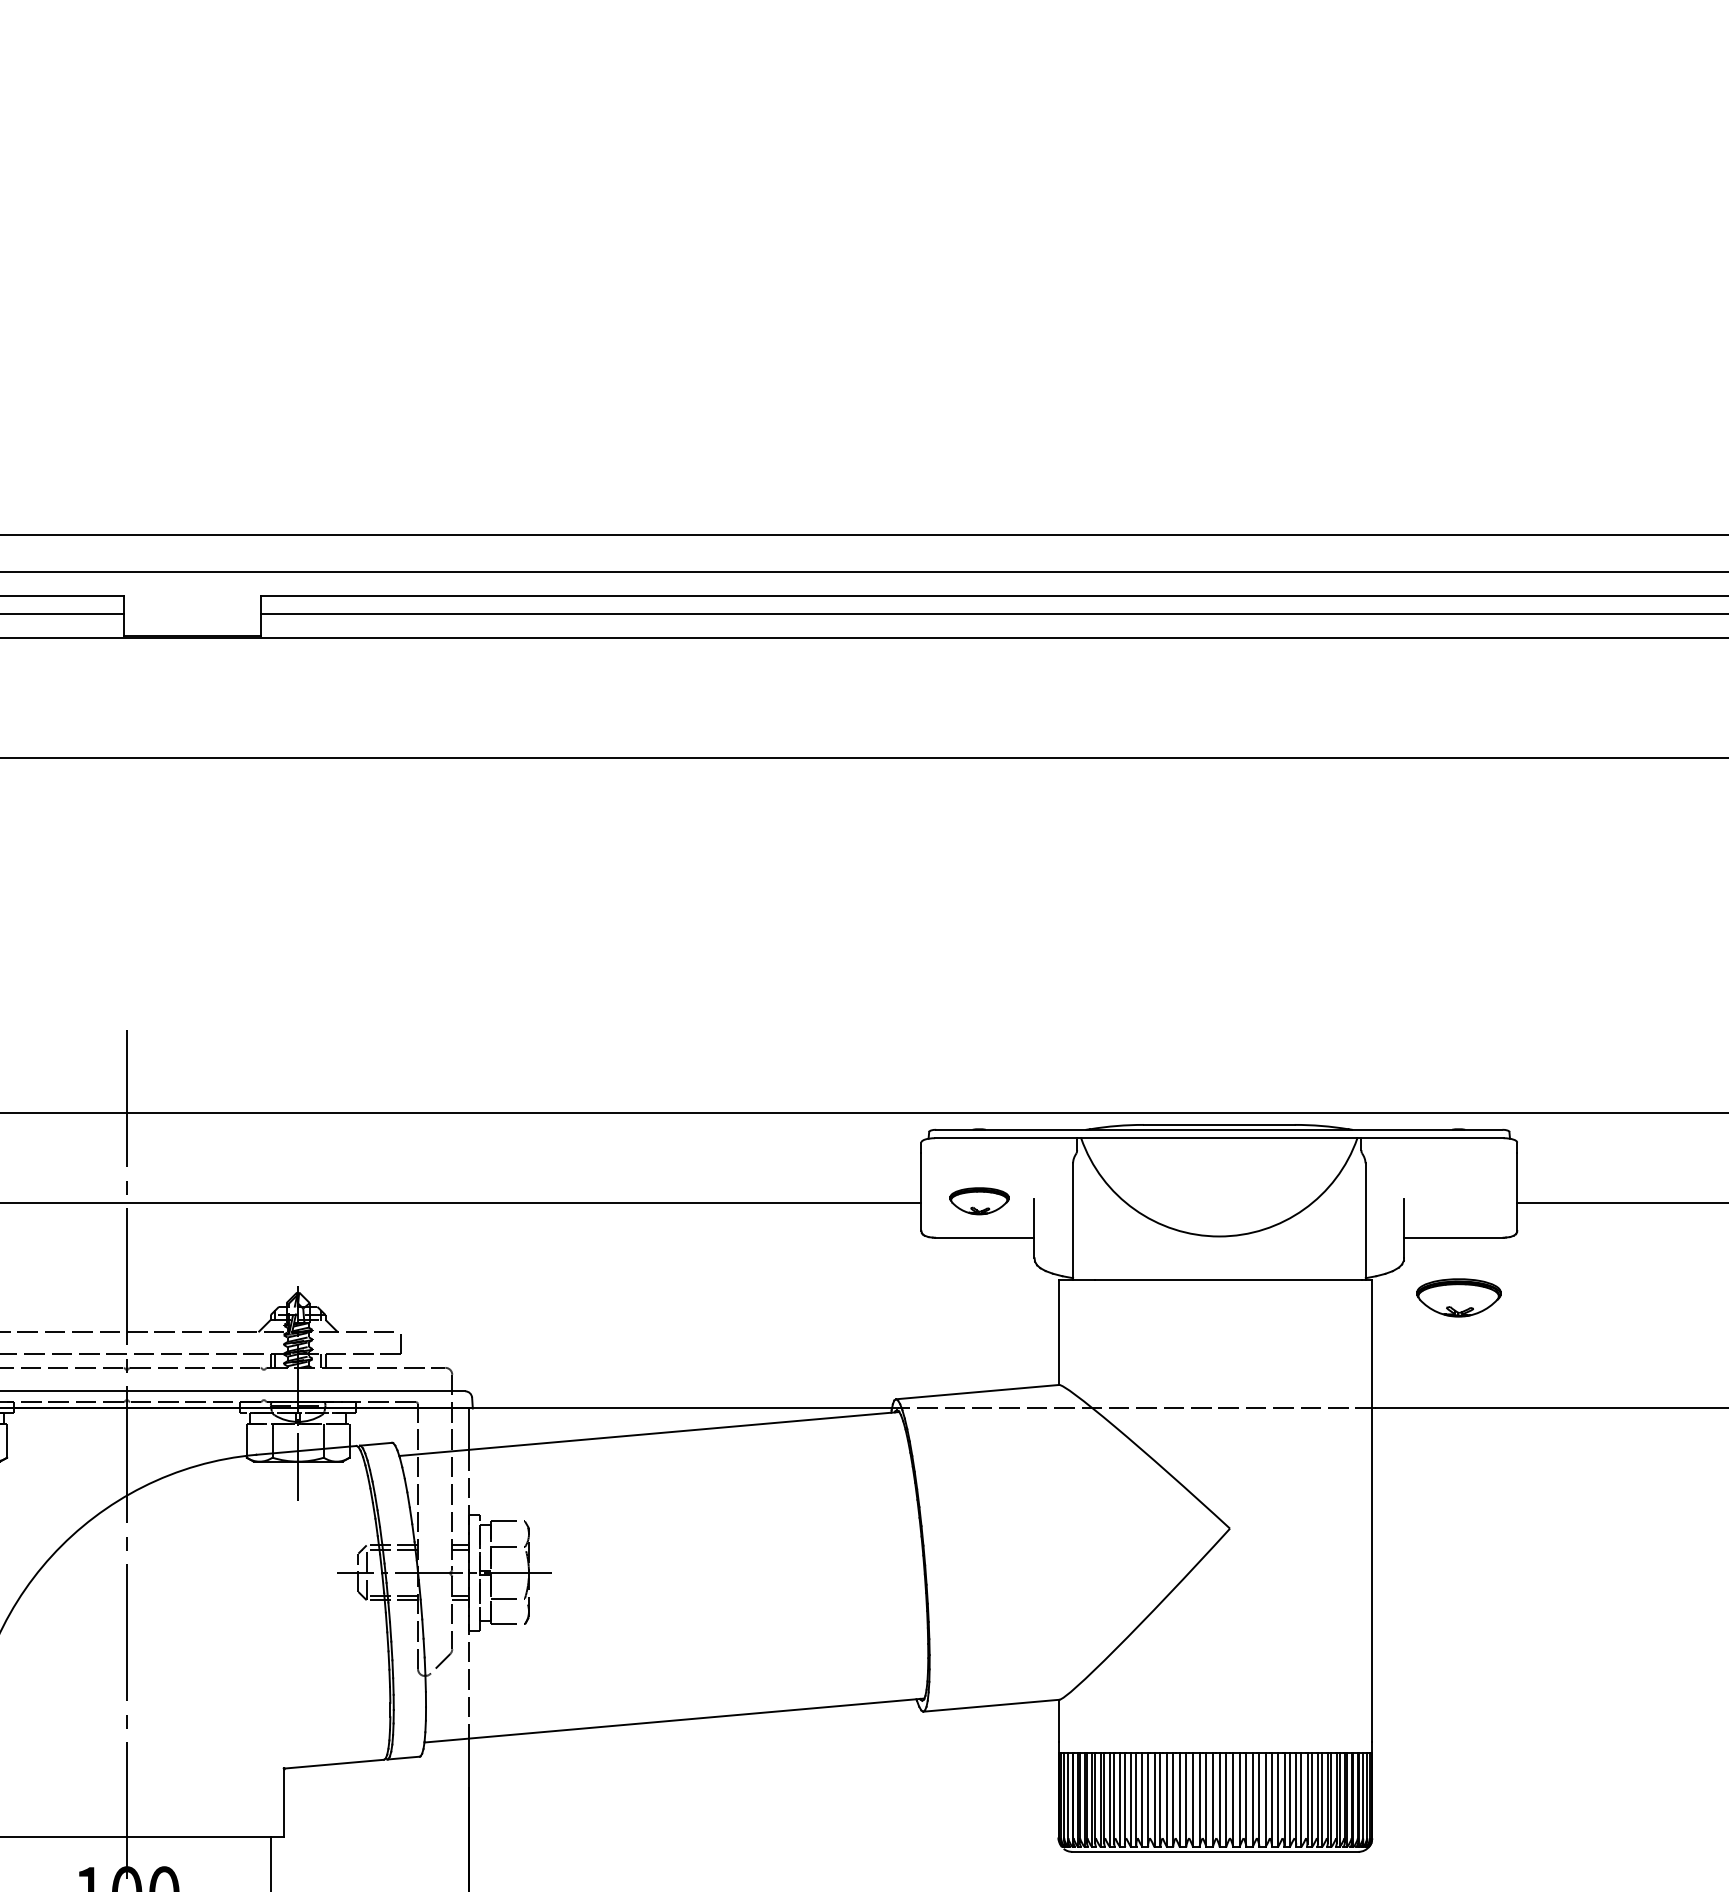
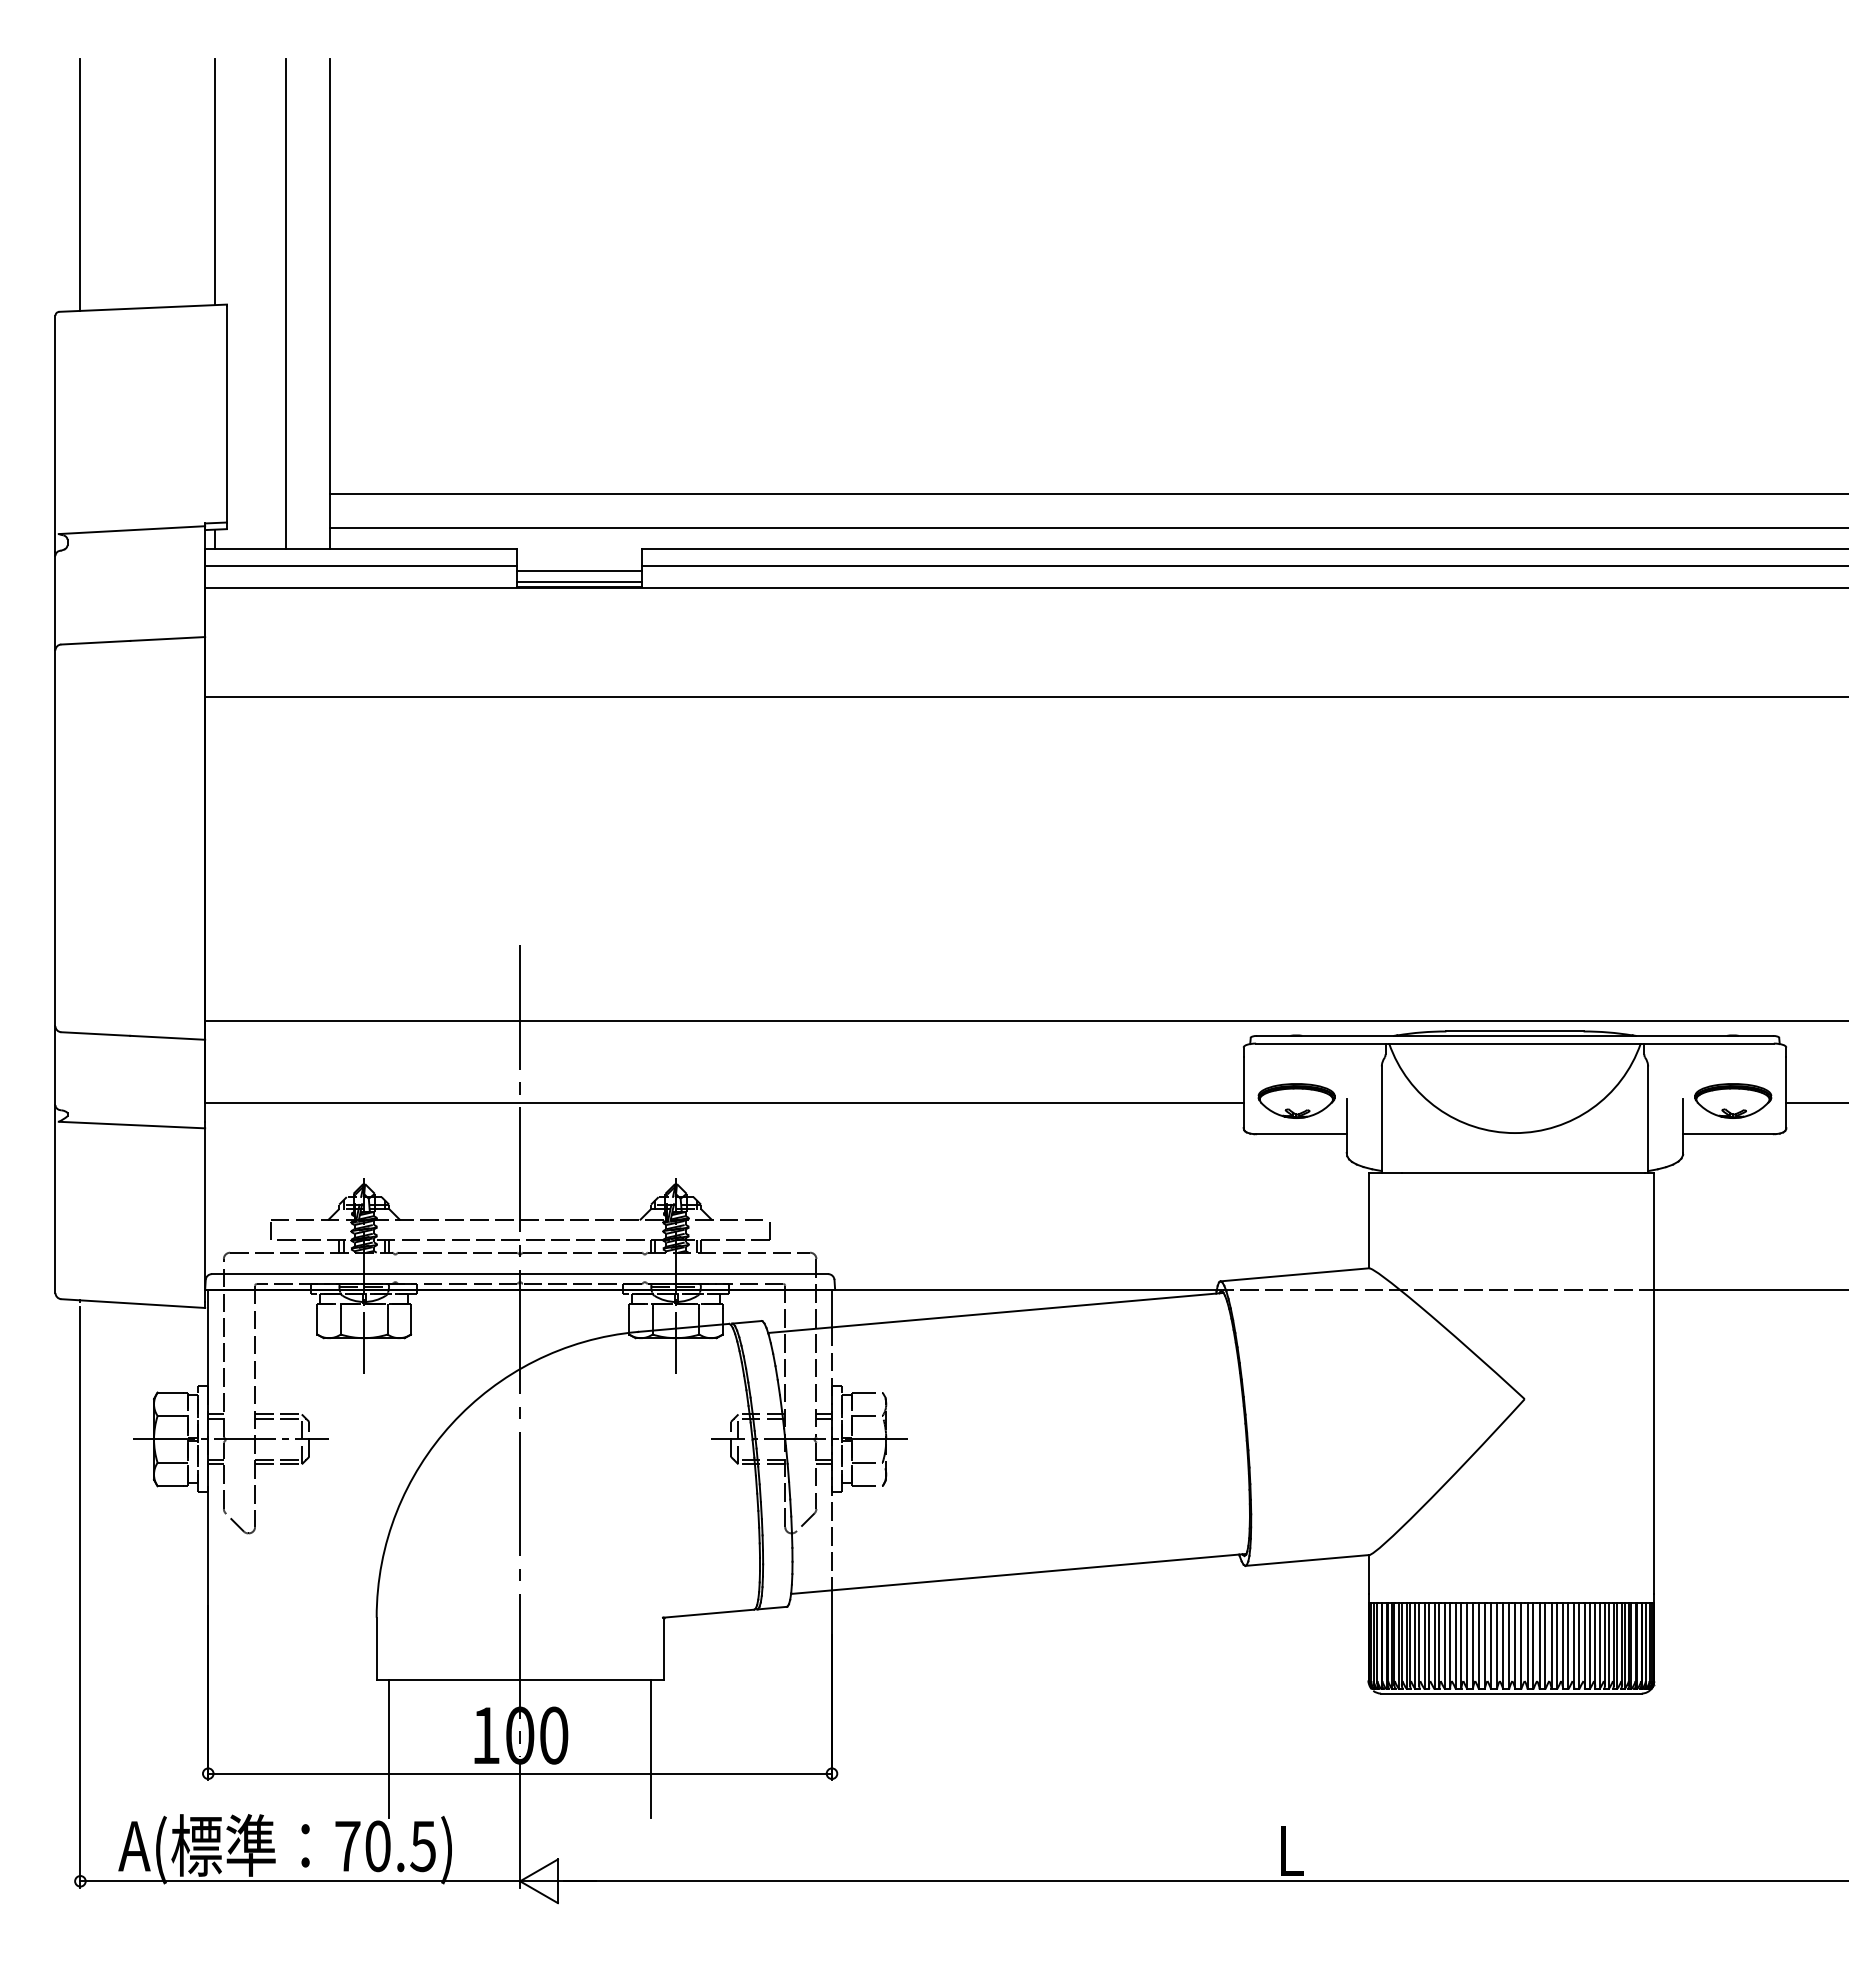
line: (192, 619) -> (579, 571), added
line: (192, 631) -> (579, 582), added
part: (979, 1200) -> (1296, 1100), size x1.43
part: (1459, 1297) -> (1733, 1100), moved

